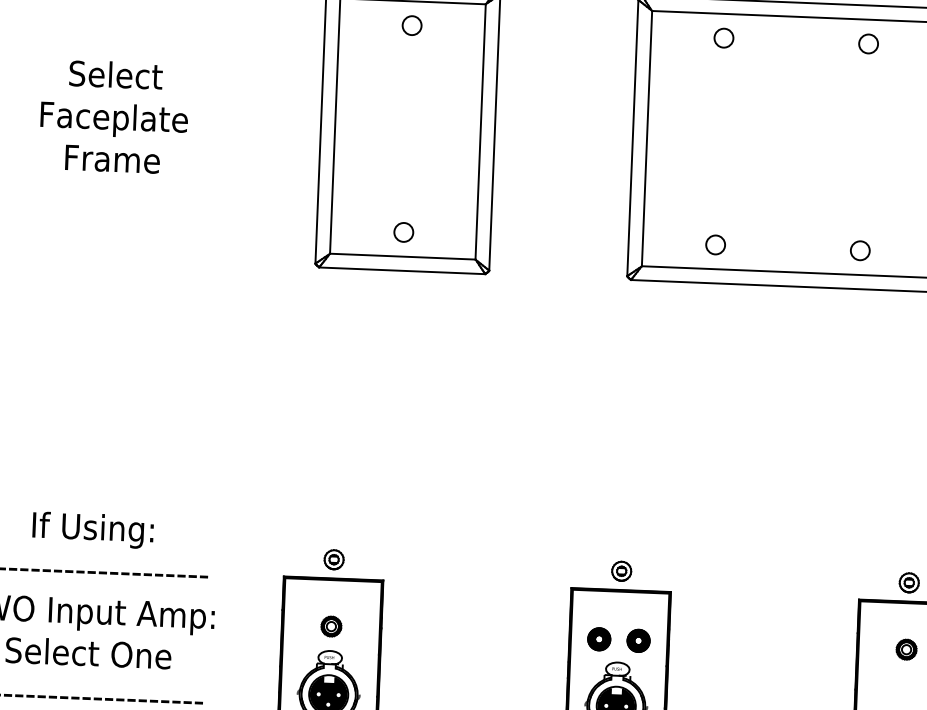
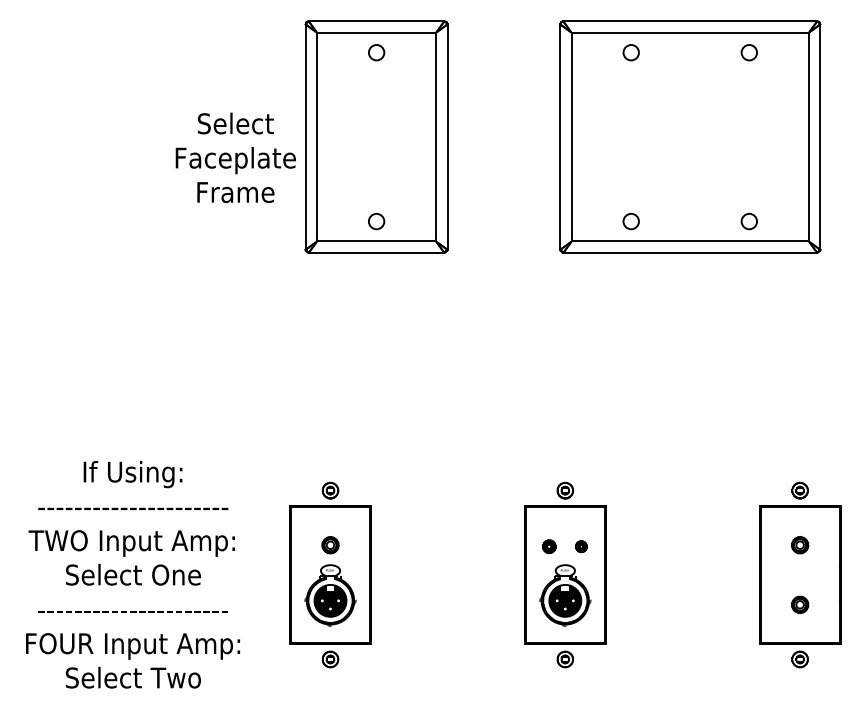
text: (113, 116) -> (235, 157), moved
part: (599, 638) -> (549, 546), size x0.7
part: (638, 640) -> (581, 546), size x0.6

